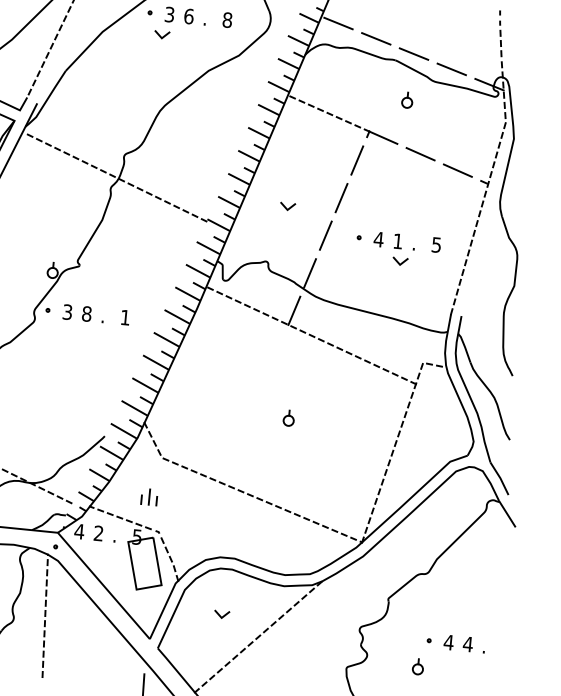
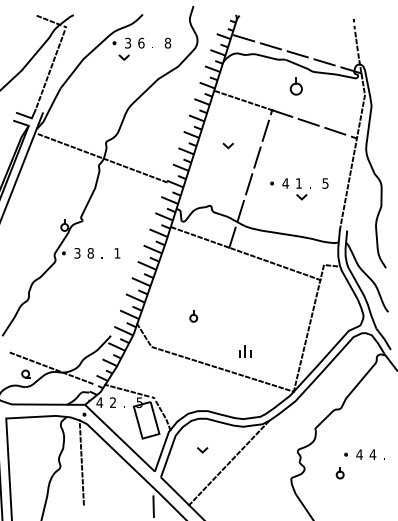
part: (406, 100) -> (295, 86), size x1.6
line: (285, 205) -> (226, 145), moved
part: (288, 418) -> (193, 316), moved
part: (149, 497) -> (245, 351), moved

